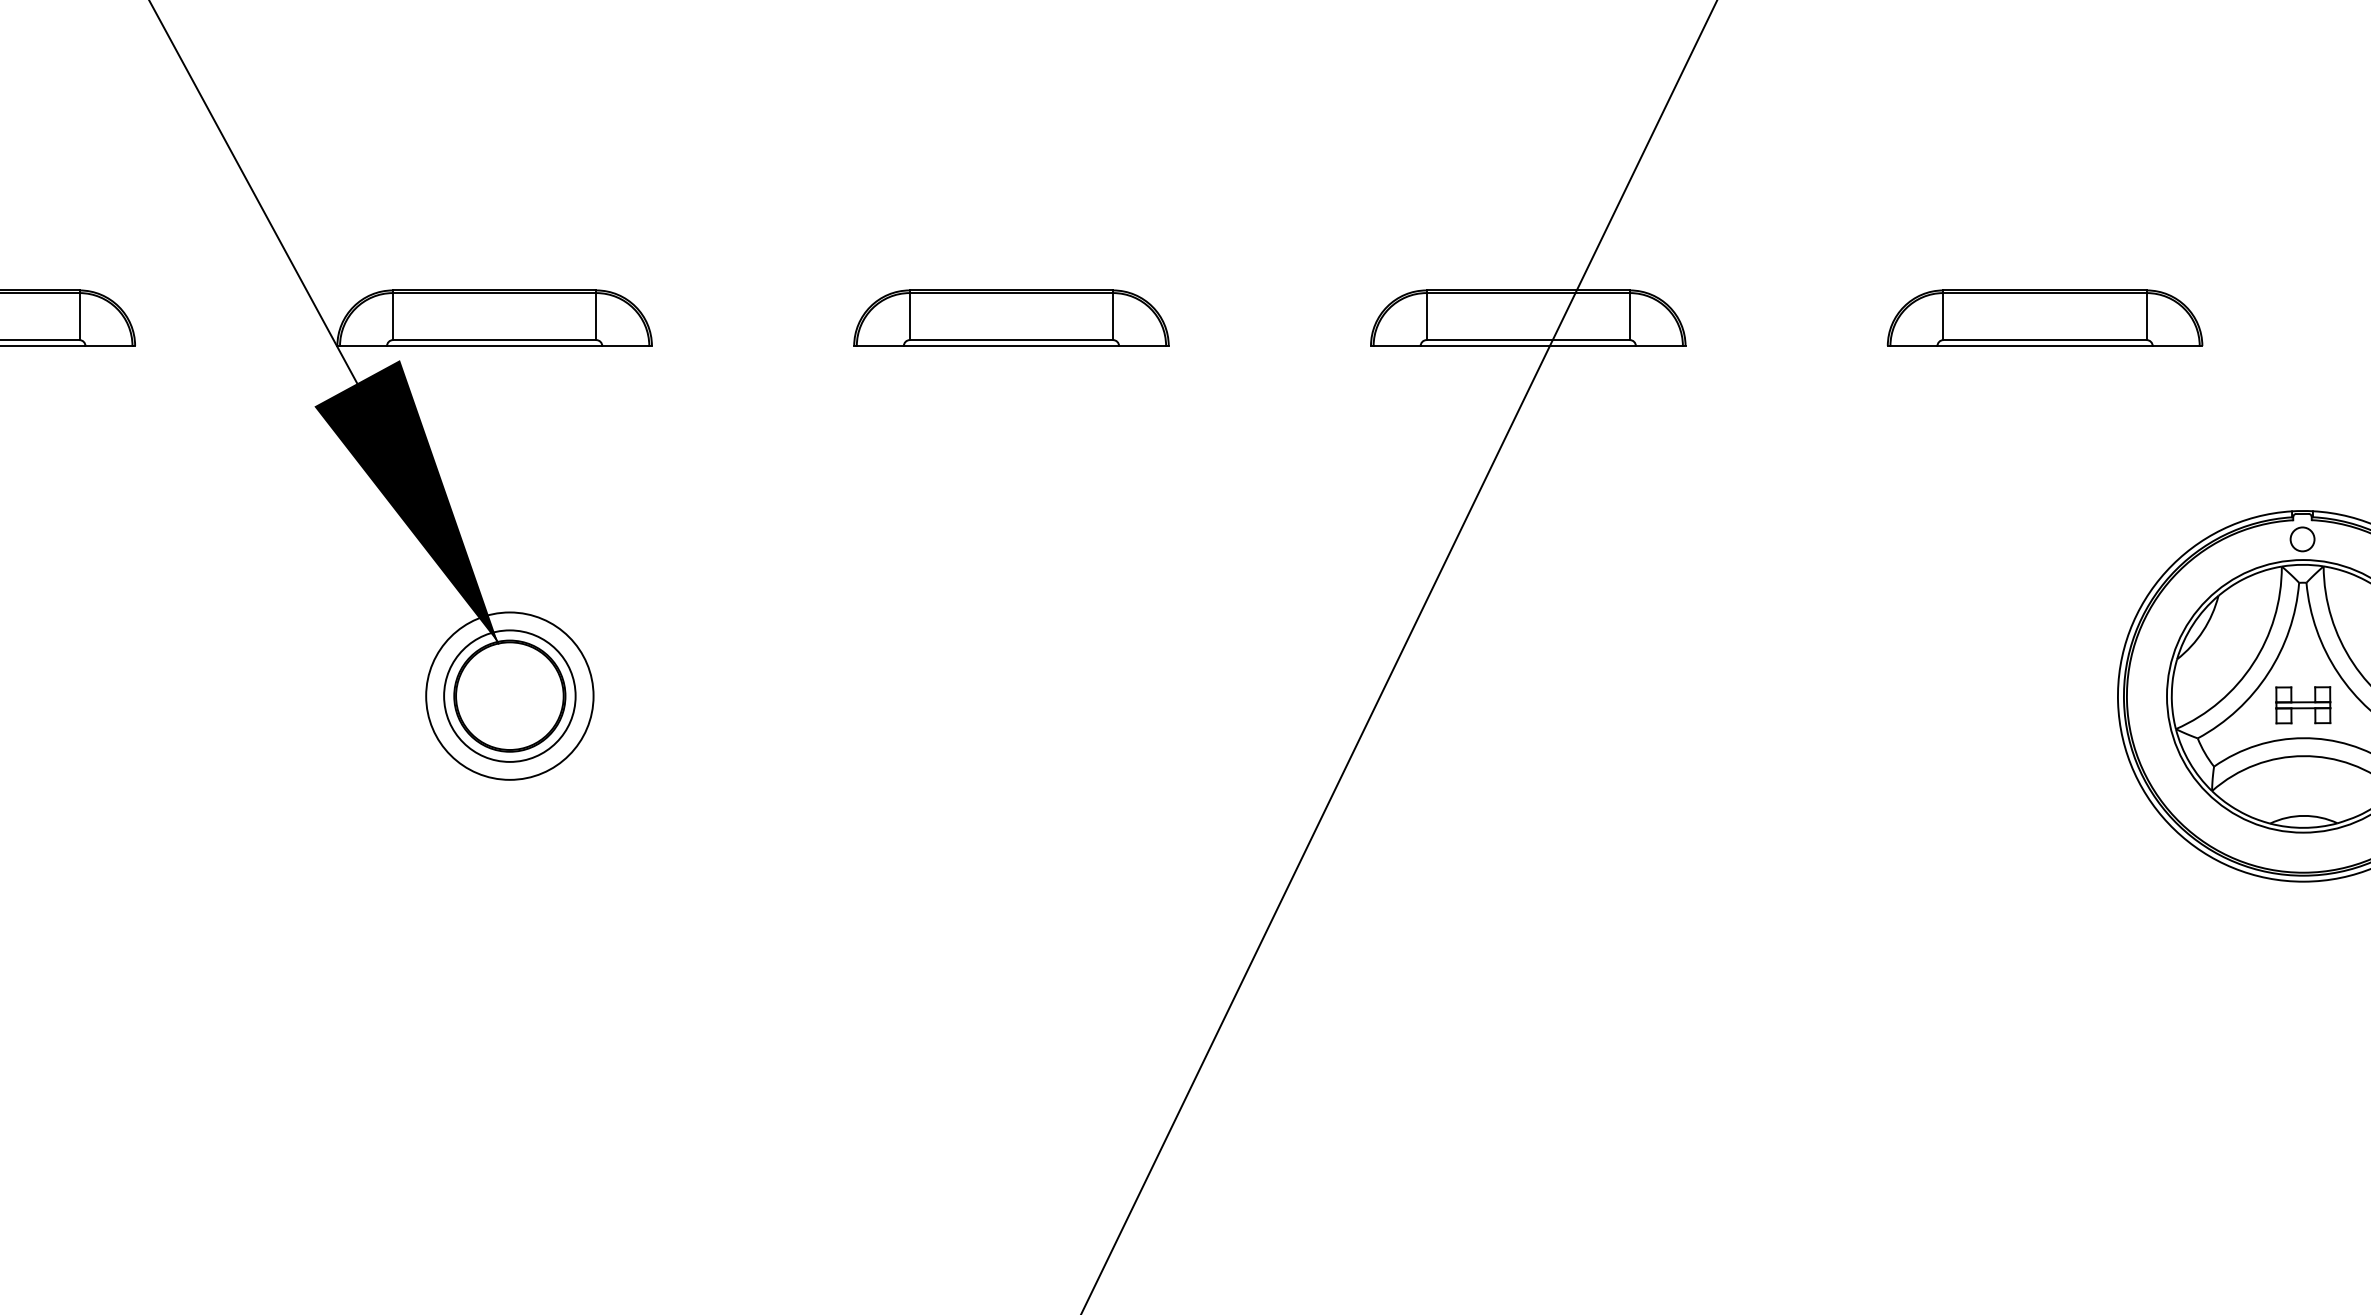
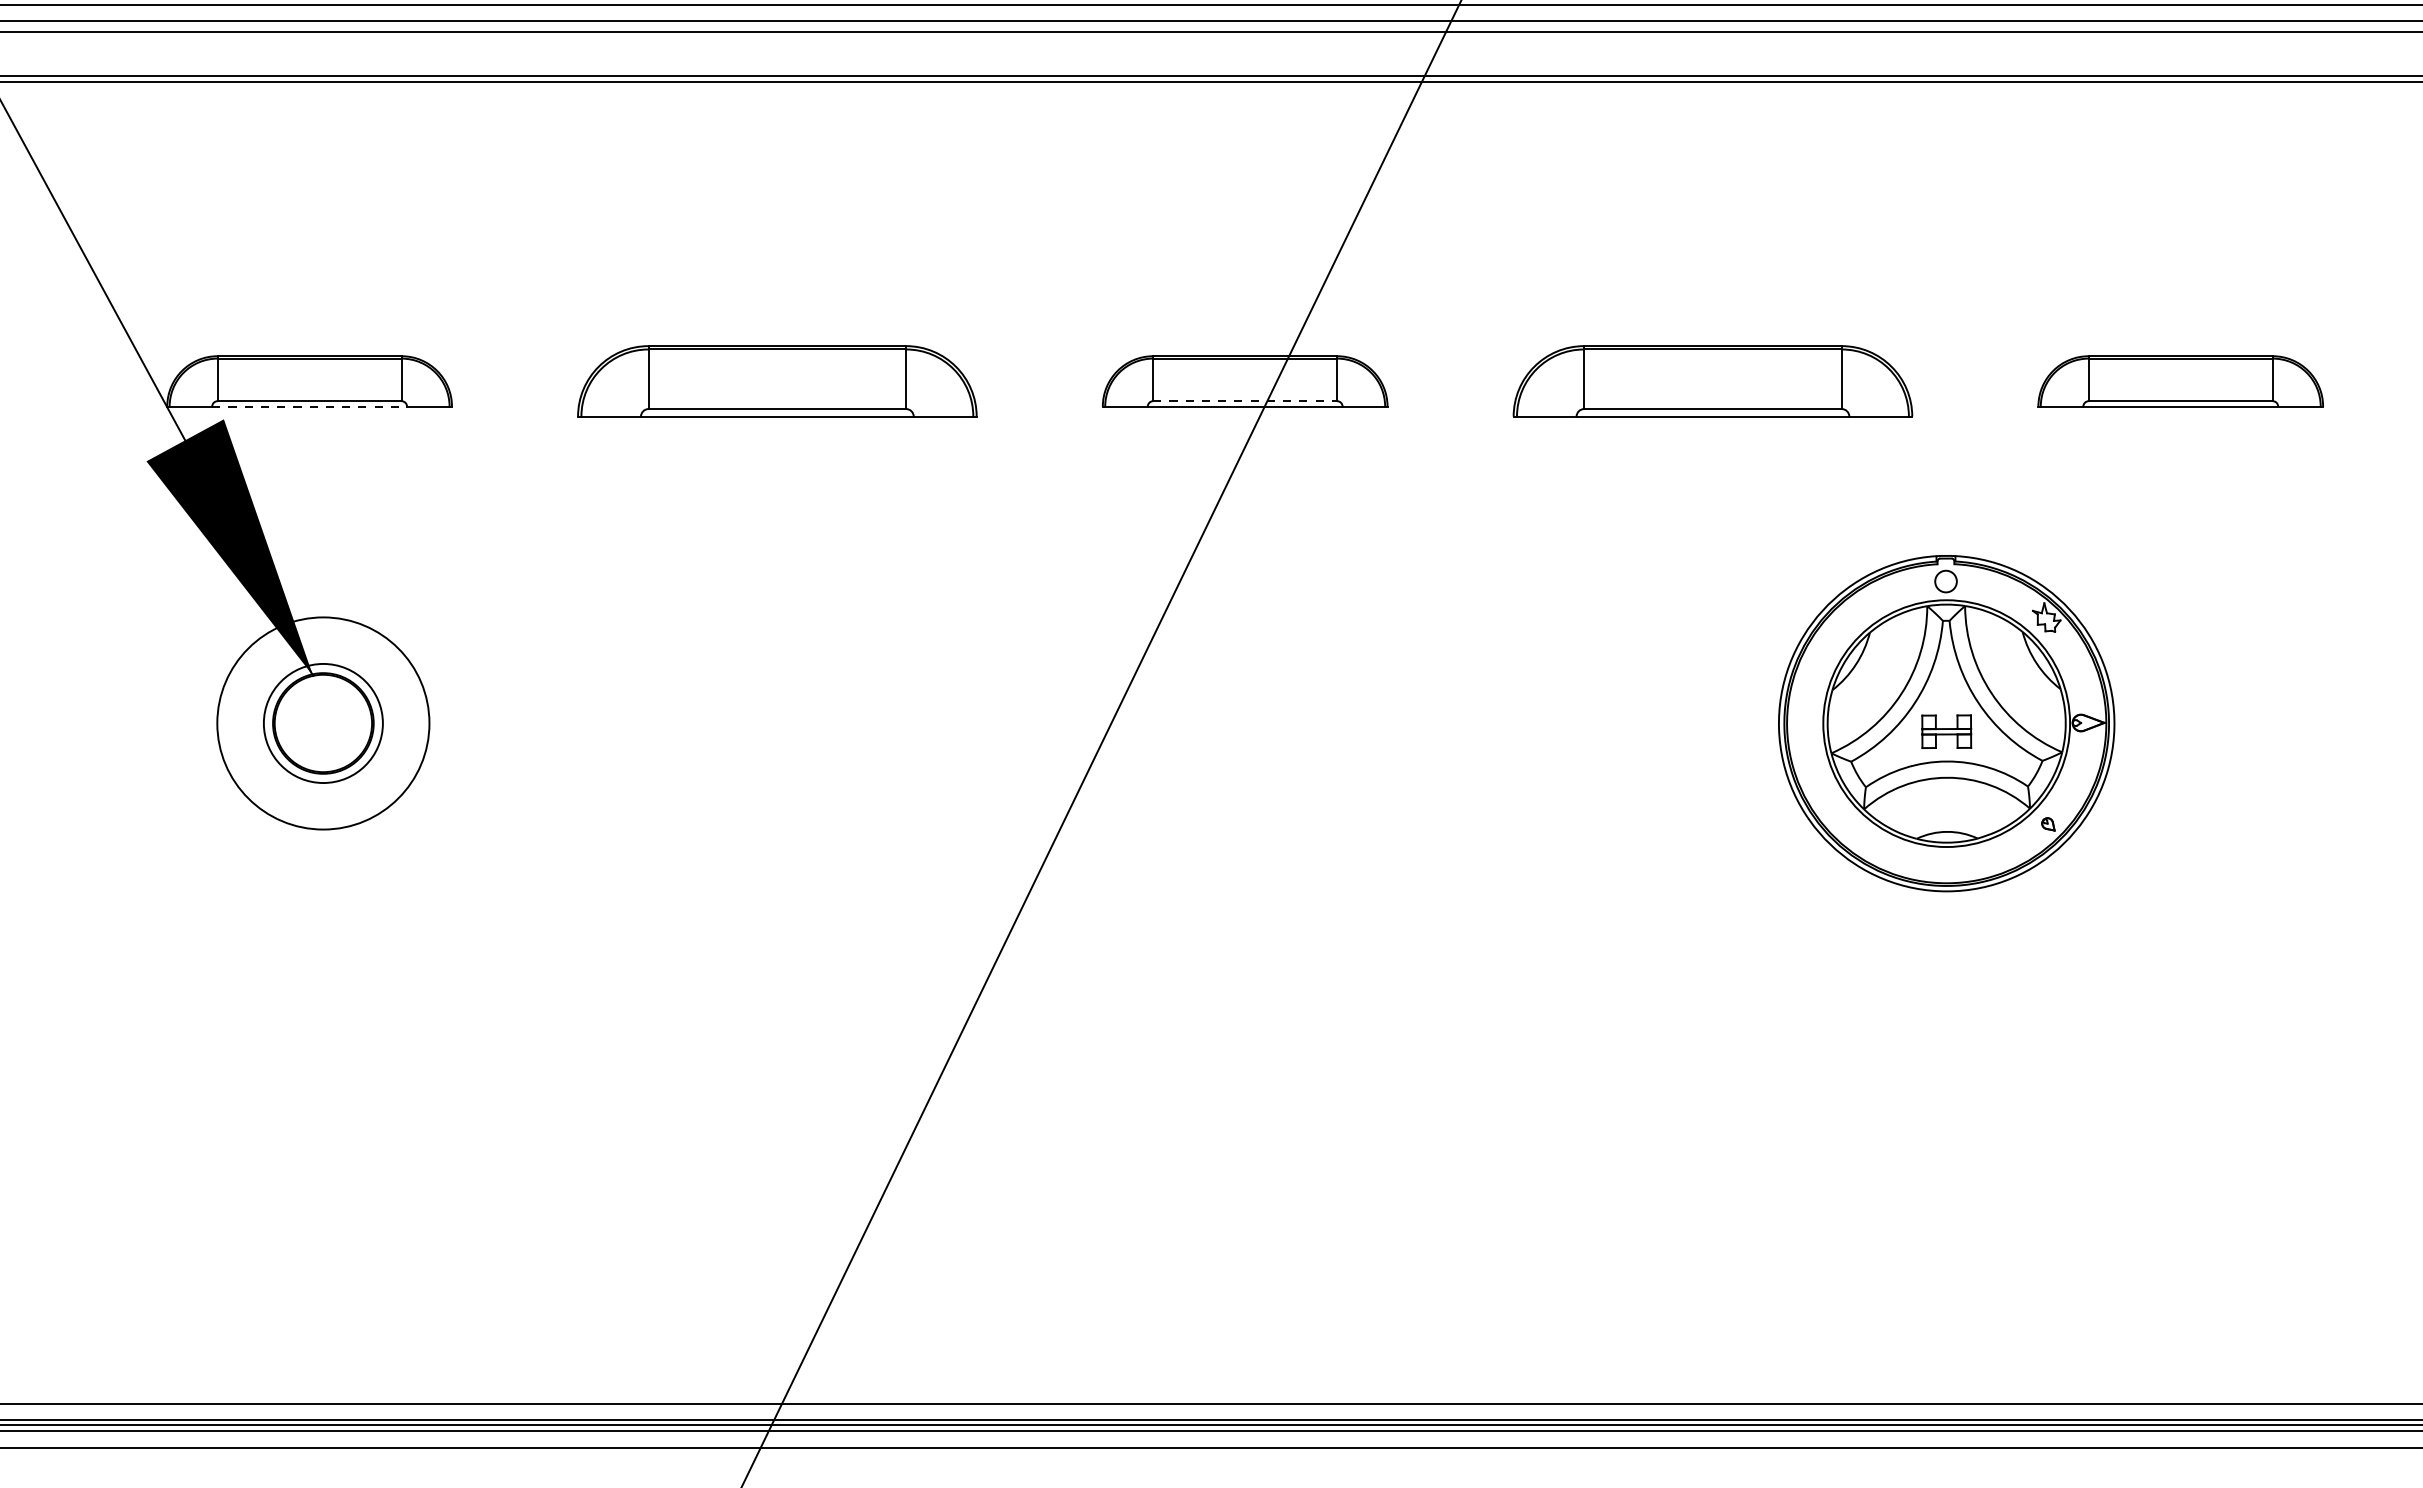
part: (1011, 318) -> (777, 381), size x1.4
part: (2044, 318) -> (1712, 381), size x1.4
line: (1528, 340) -> (1245, 401), solid -> dashed
line: (495, 345) -> (310, 406), solid -> dashed
circle: (509, 696) -> (323, 723), size x1.4

